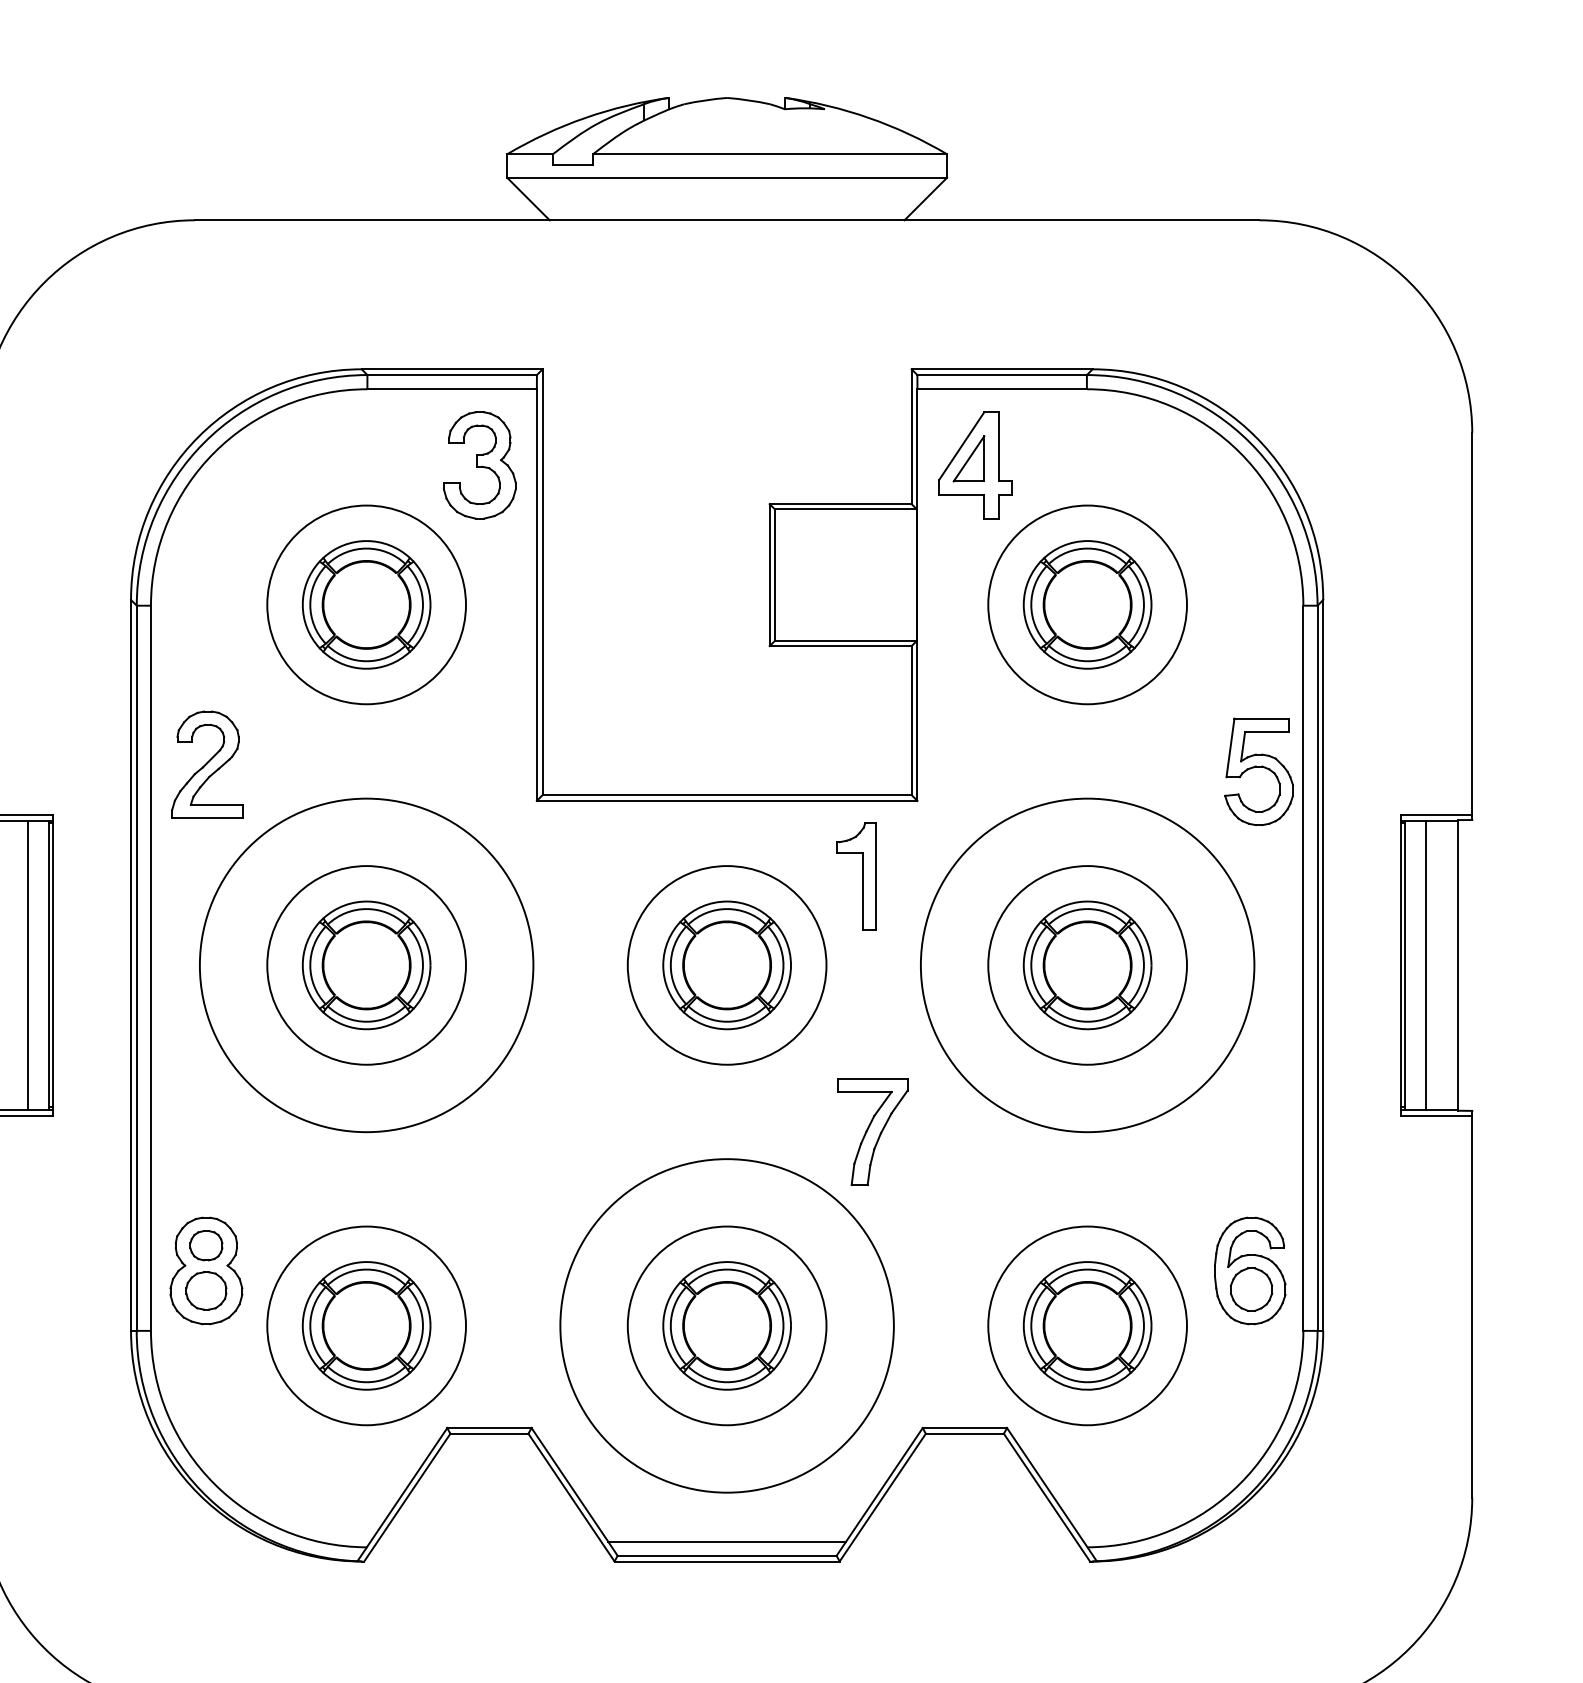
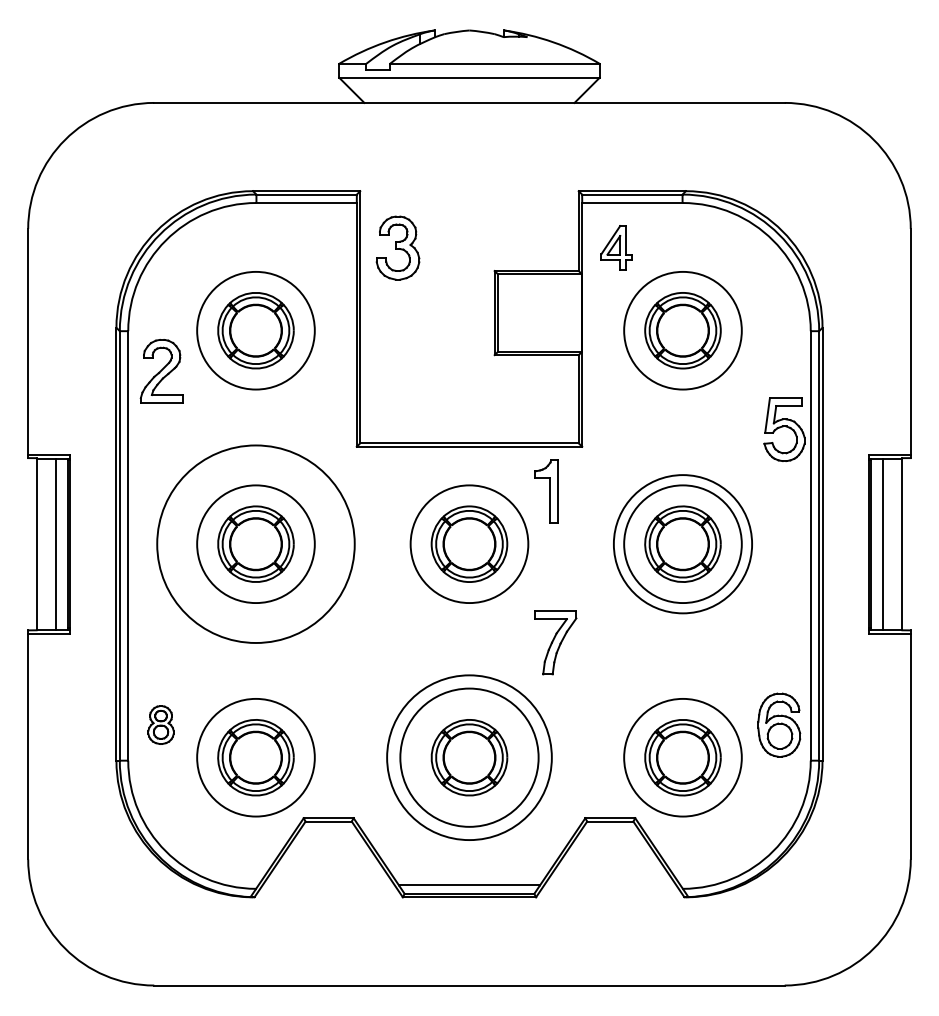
part: (478, 464) -> (397, 247), moved
part: (975, 464) -> (616, 247), size x0.7
part: (207, 764) -> (161, 371), moved
circle: (1086, 964) -> (682, 543), size x0.7
part: (205, 1269) -> (160, 724), size x0.6
circle: (727, 1325) -> (469, 757), size x0.7
circle: (727, 1325) -> (469, 757), size x1.4

